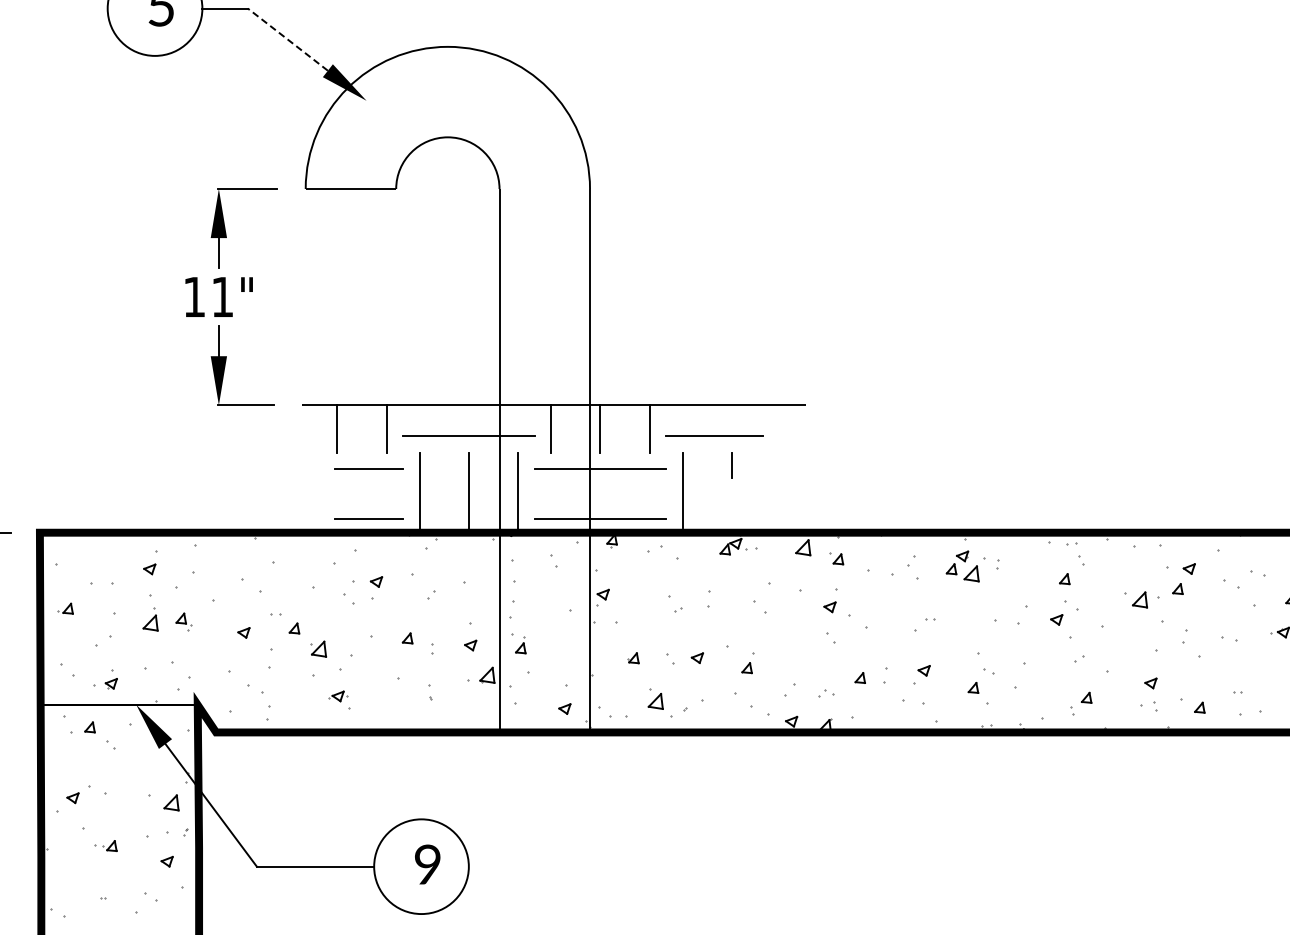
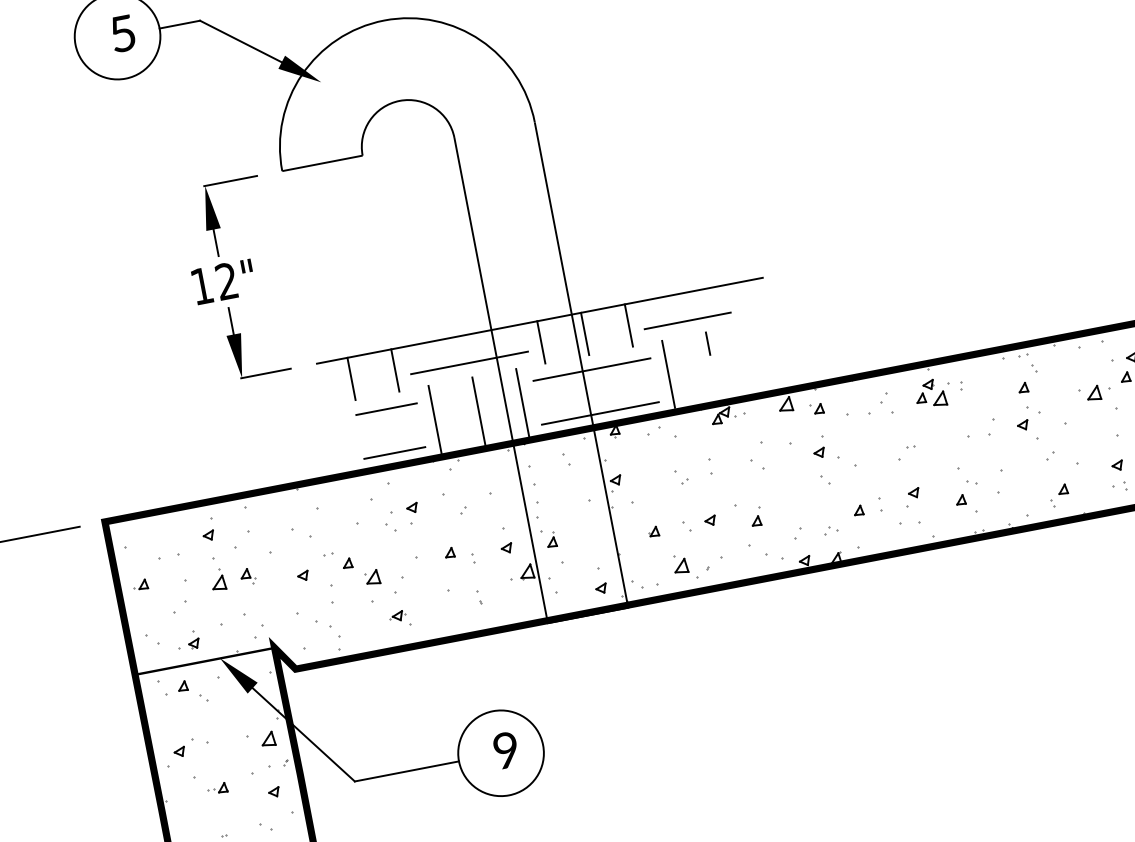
line: (287, 39) -> (240, 41), dashed -> solid
text: (222, 296) -> (226, 280), 11" -> 12"

